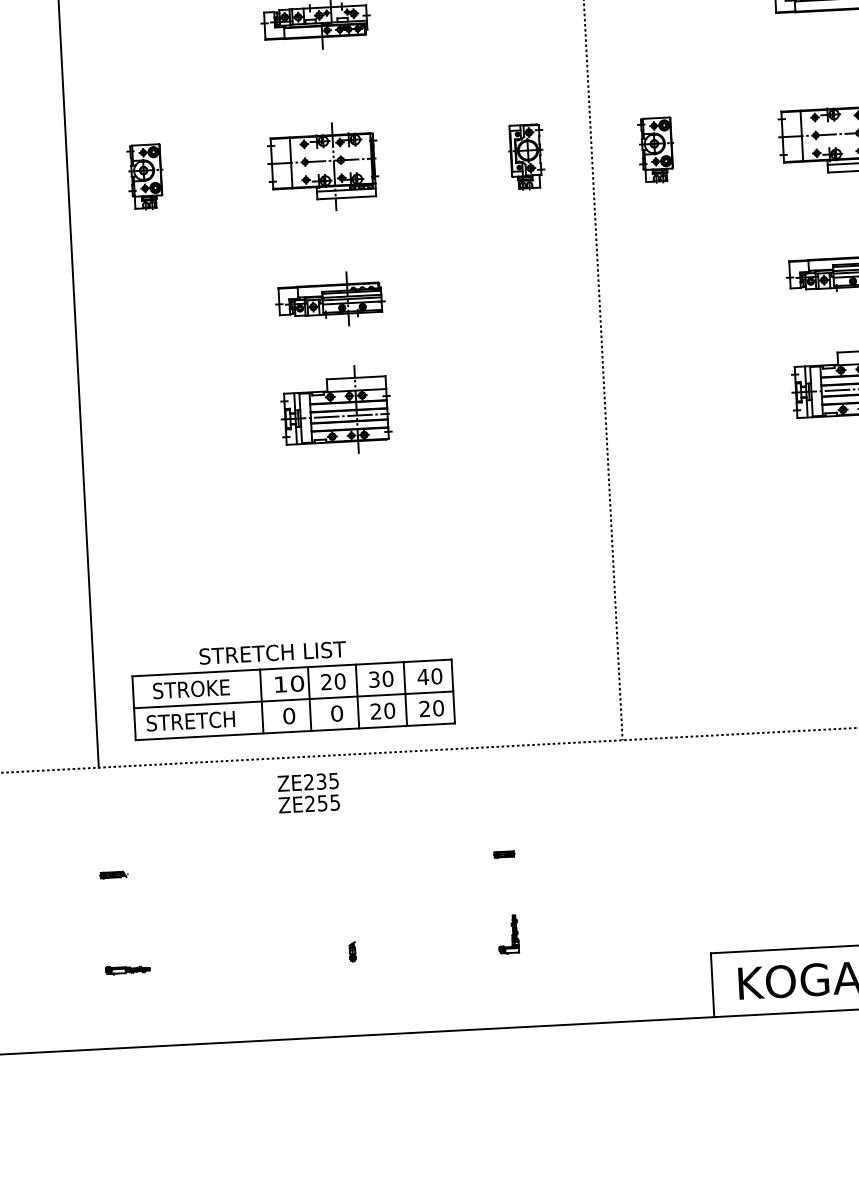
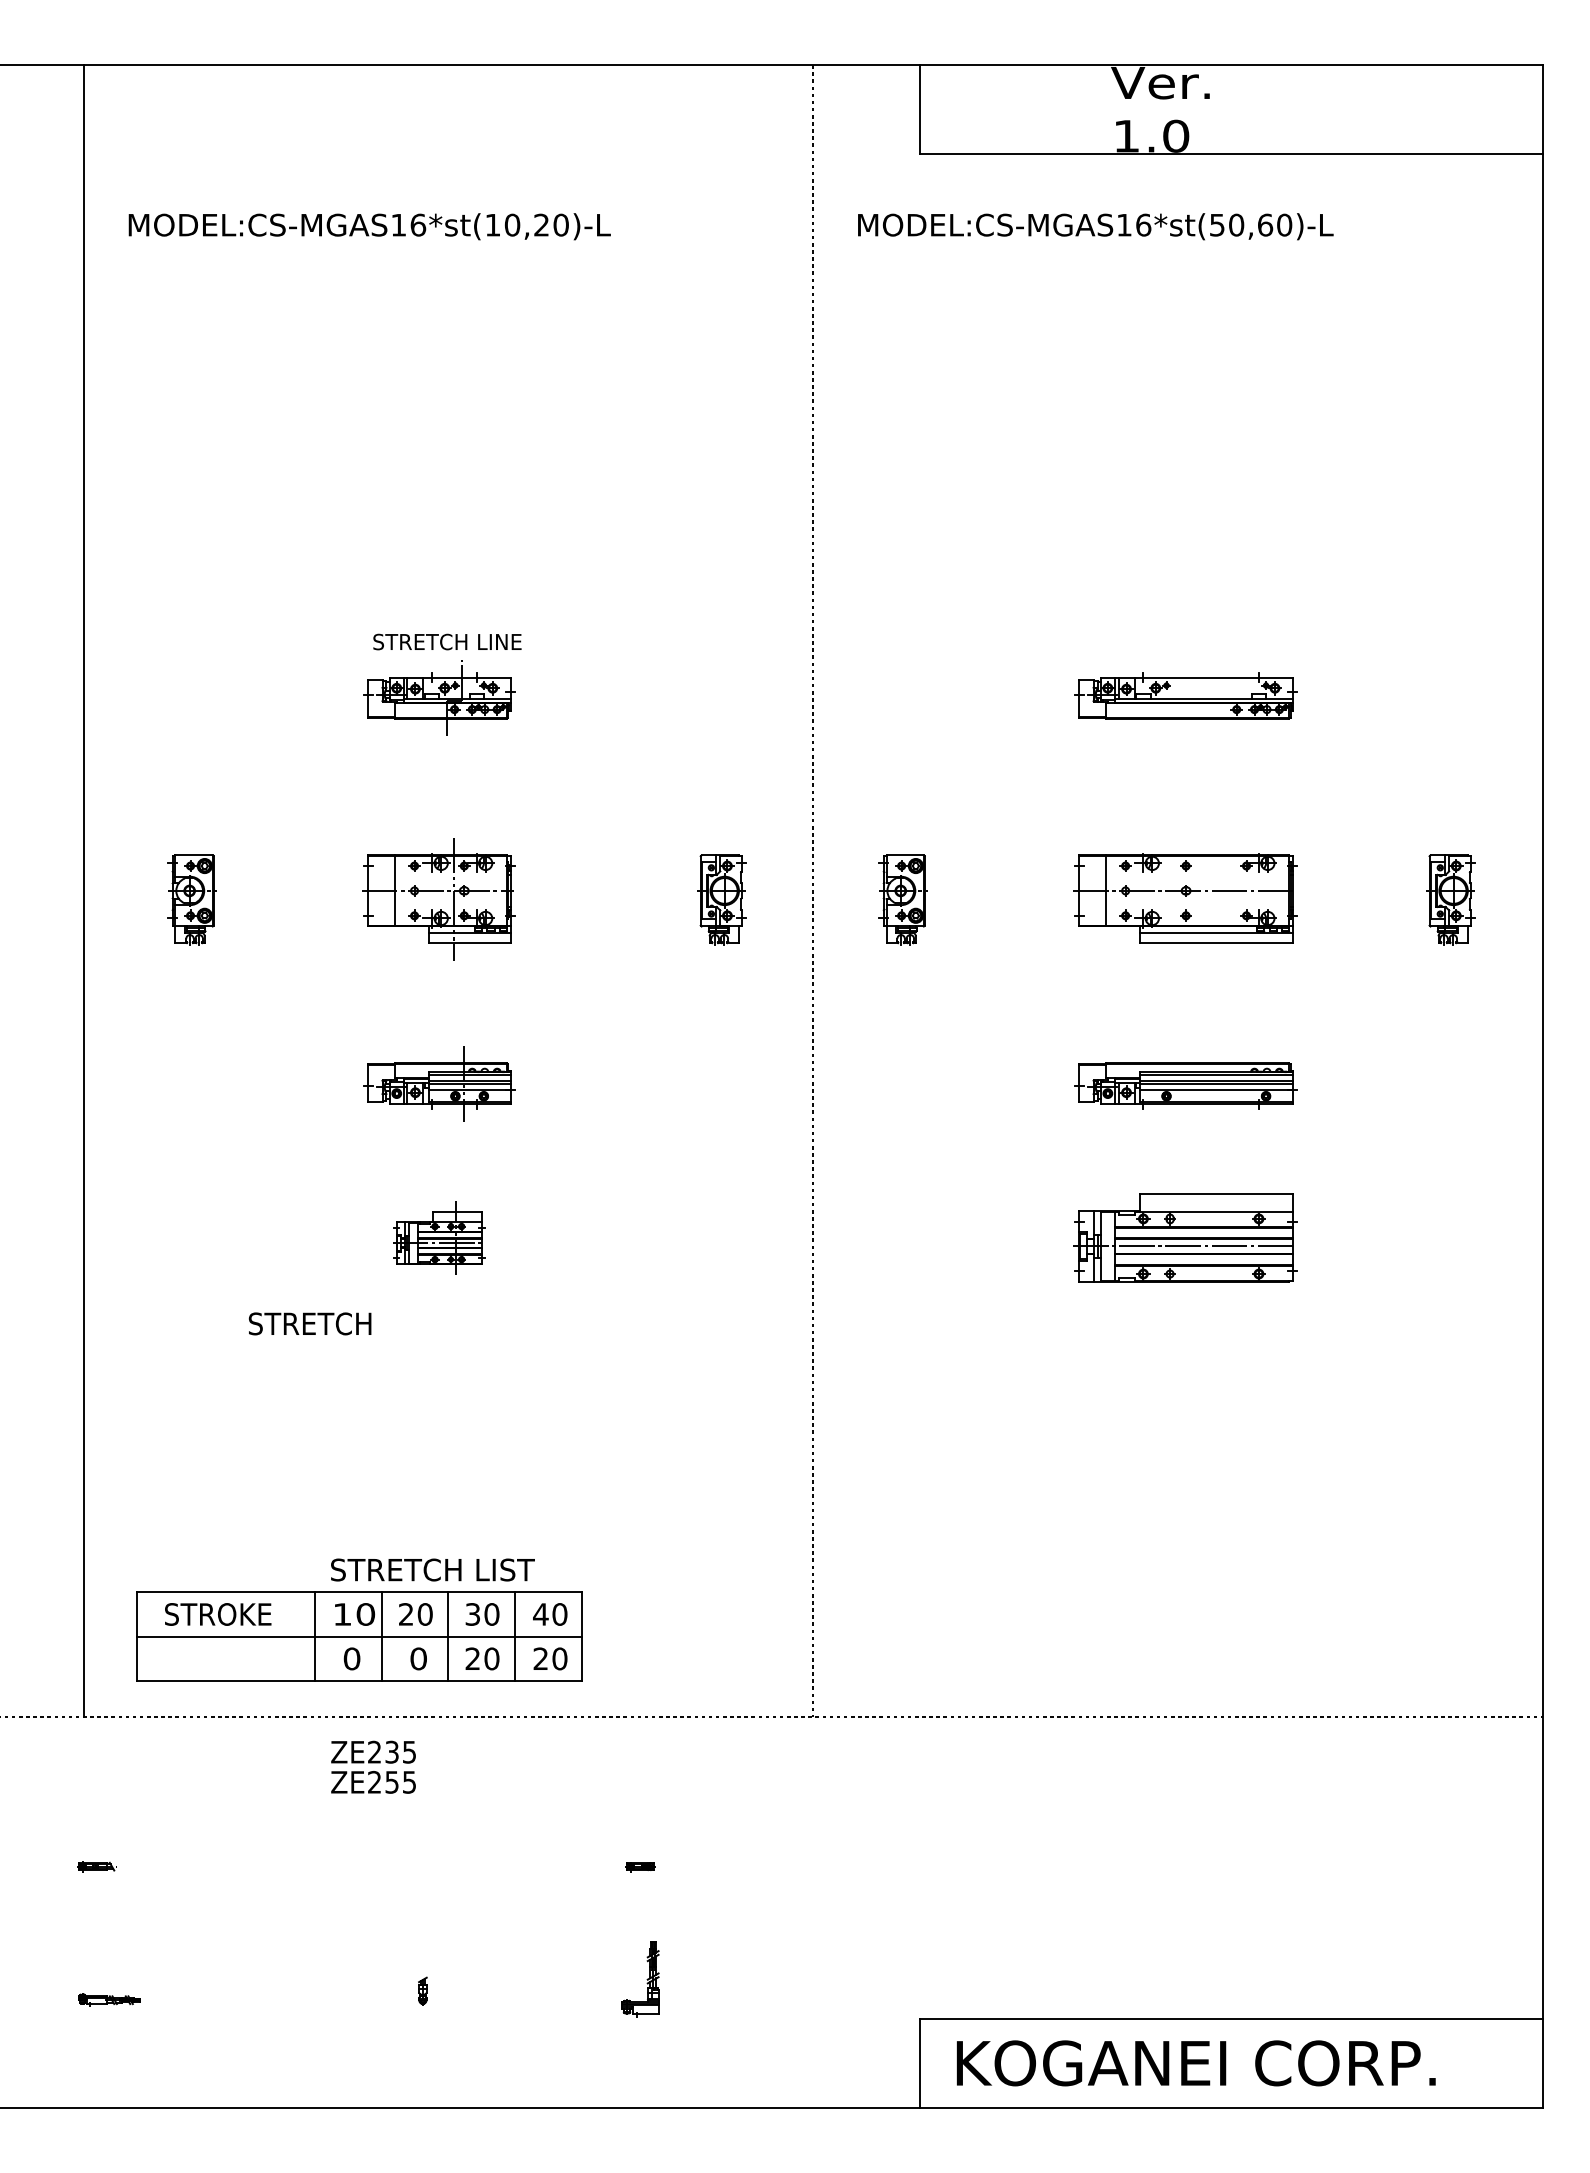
part: (335, 410) -> (438, 1237), size x0.6
text: (272, 652) -> (432, 1569), moved
text: (190, 720) -> (309, 1323), moved
part: (508, 934) -> (640, 1978), size x1.4

